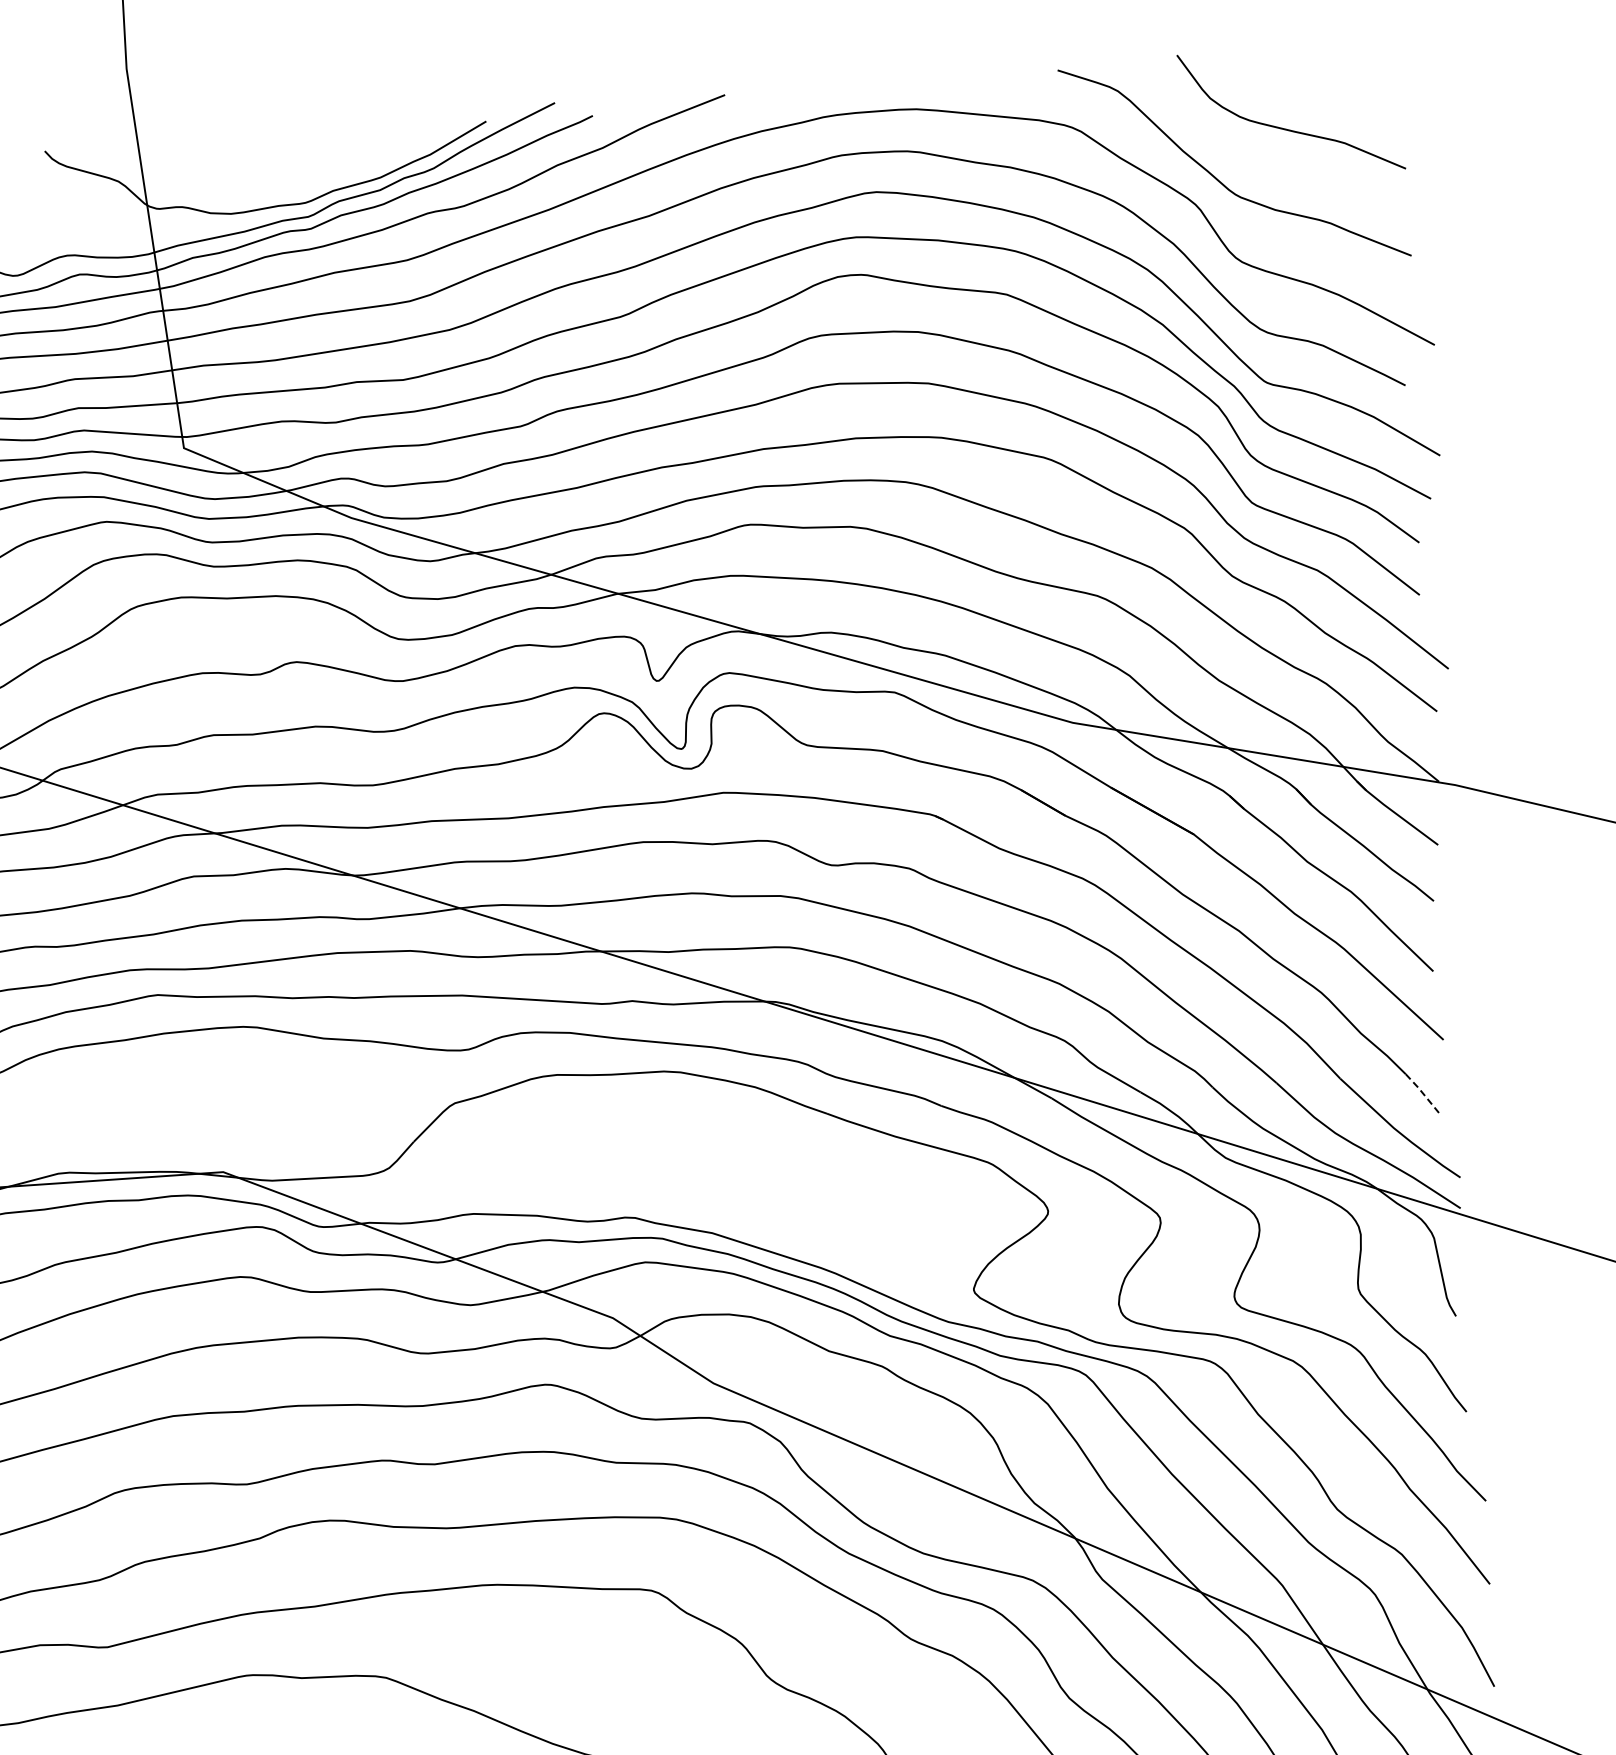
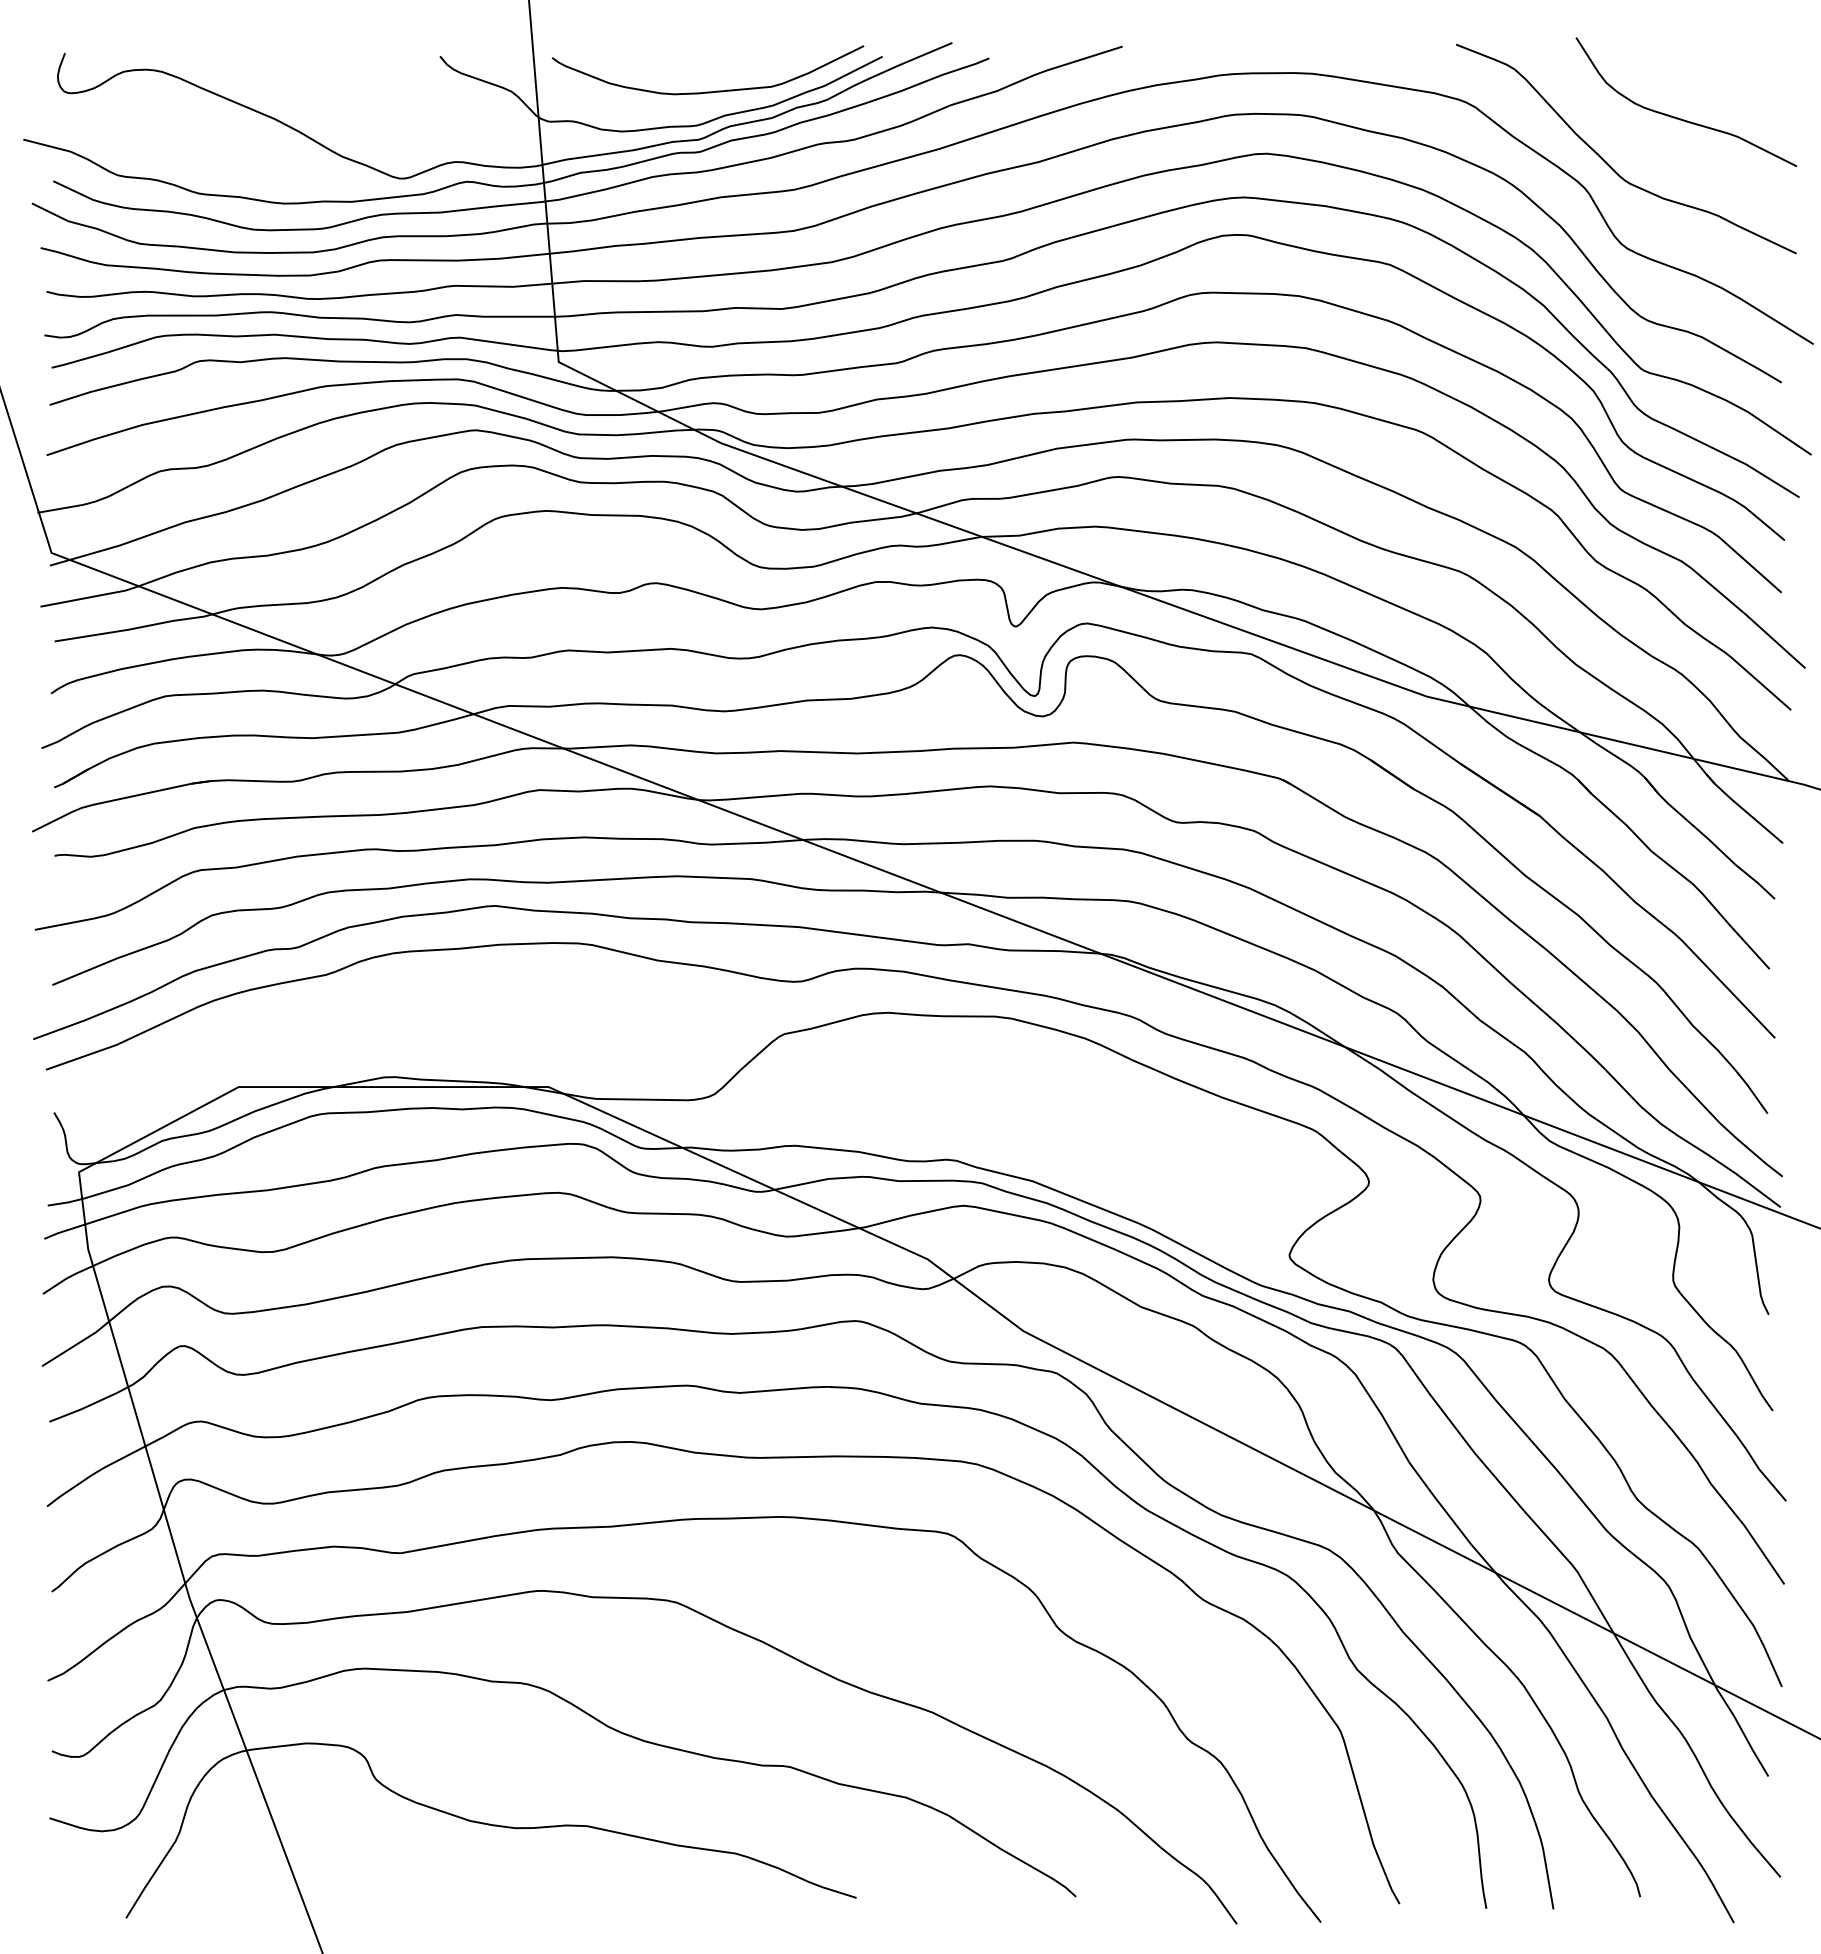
curve: (313, 168) -> (707, 91), added
line: (1423, 1094) -> (1751, 1091), dashed -> solid

